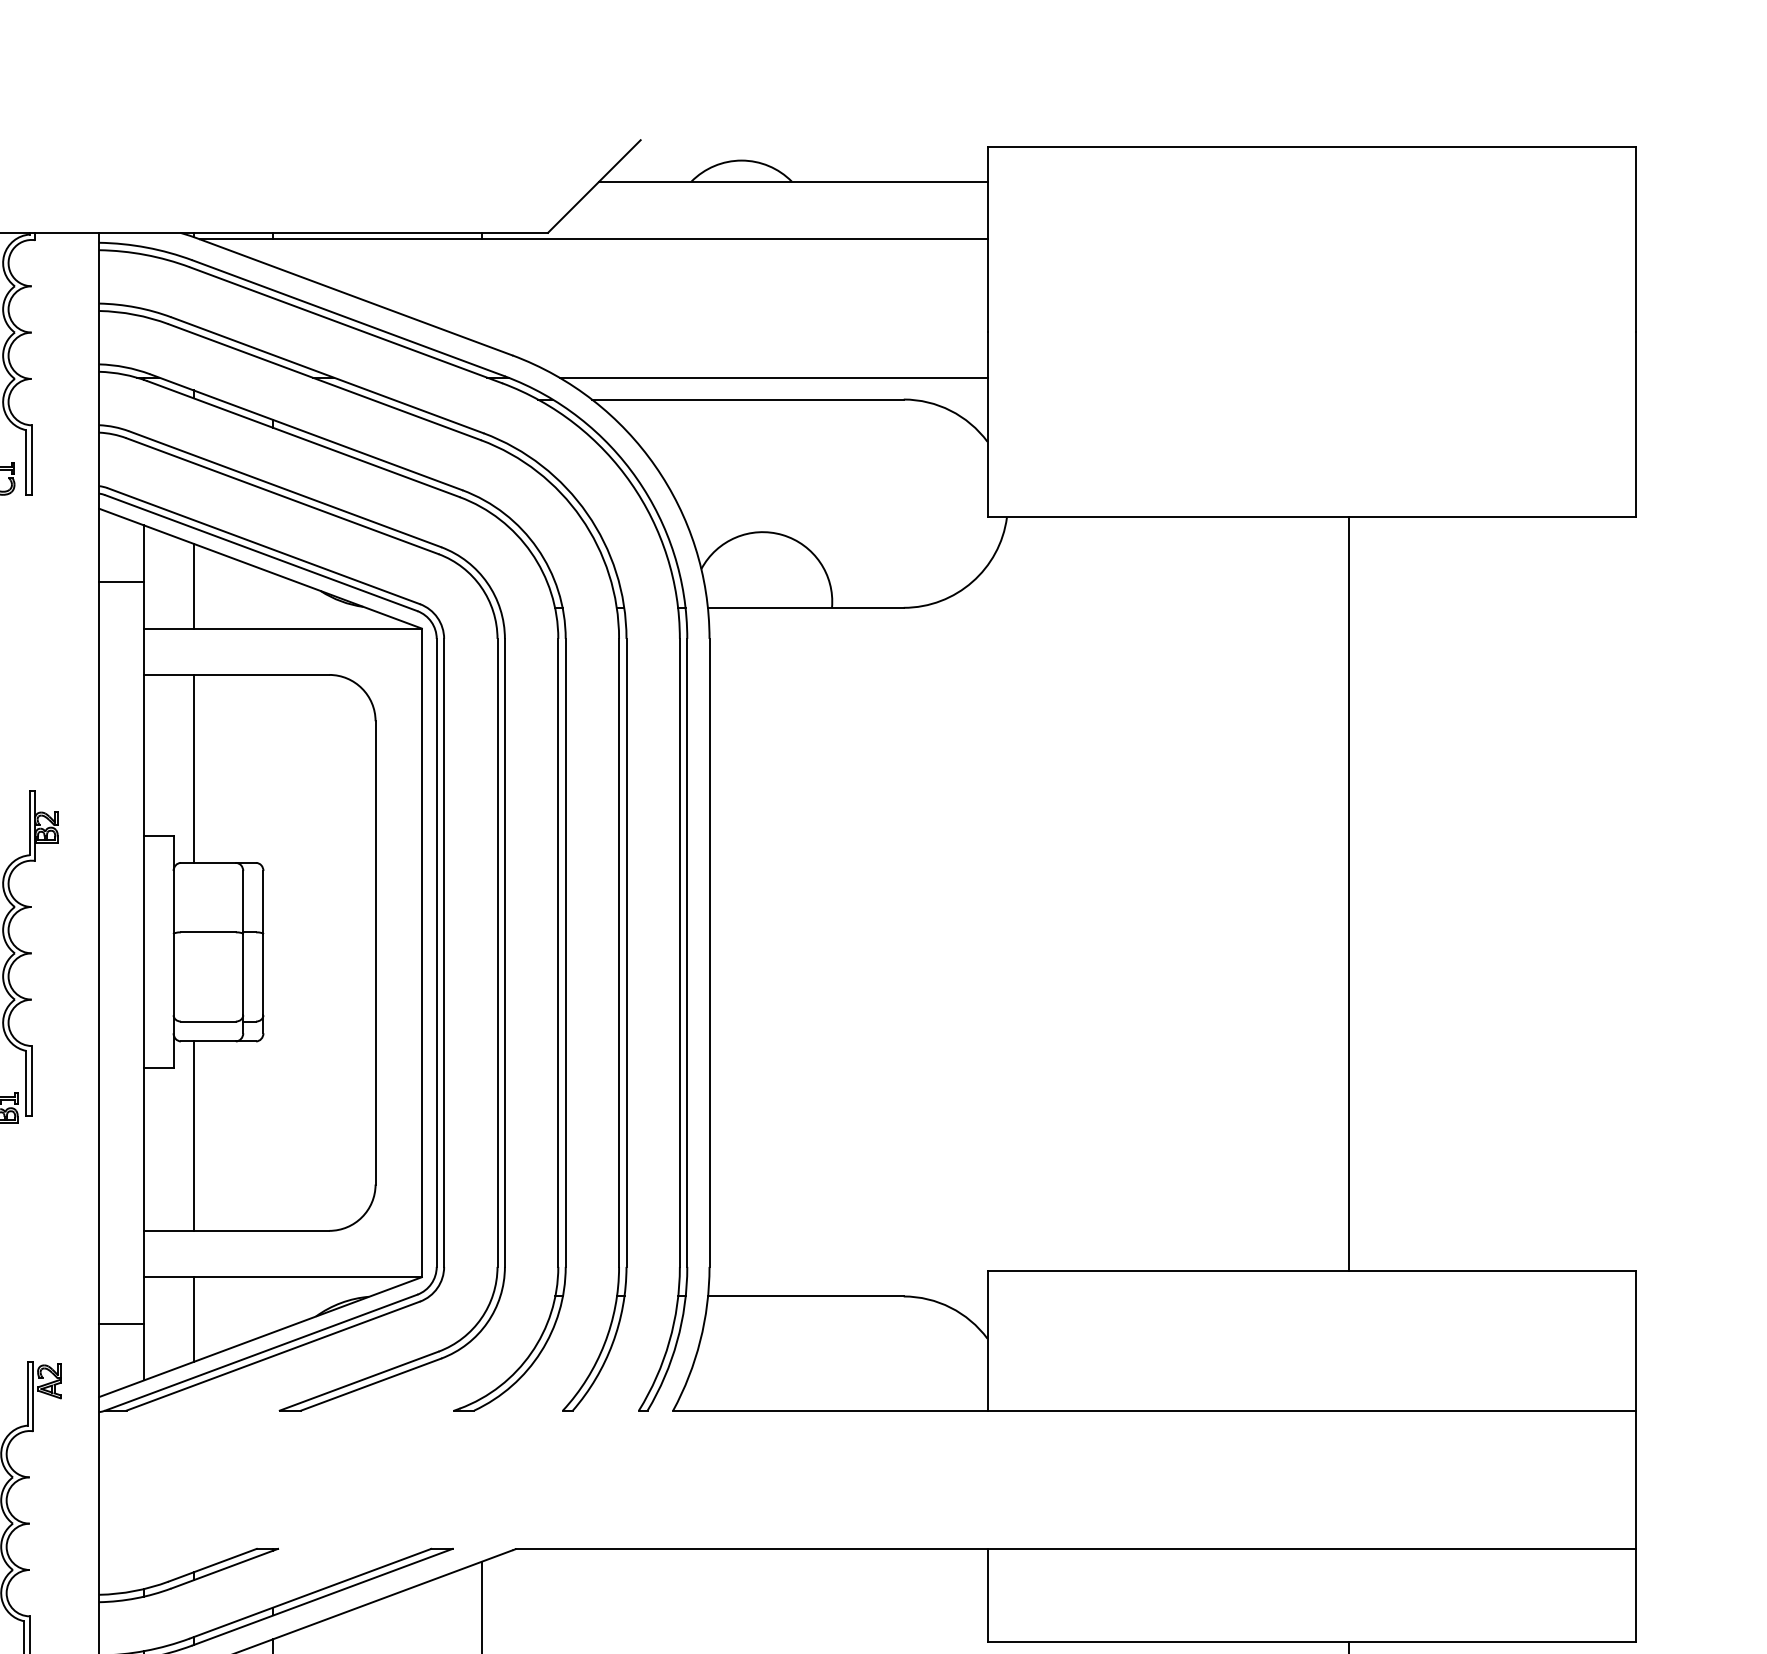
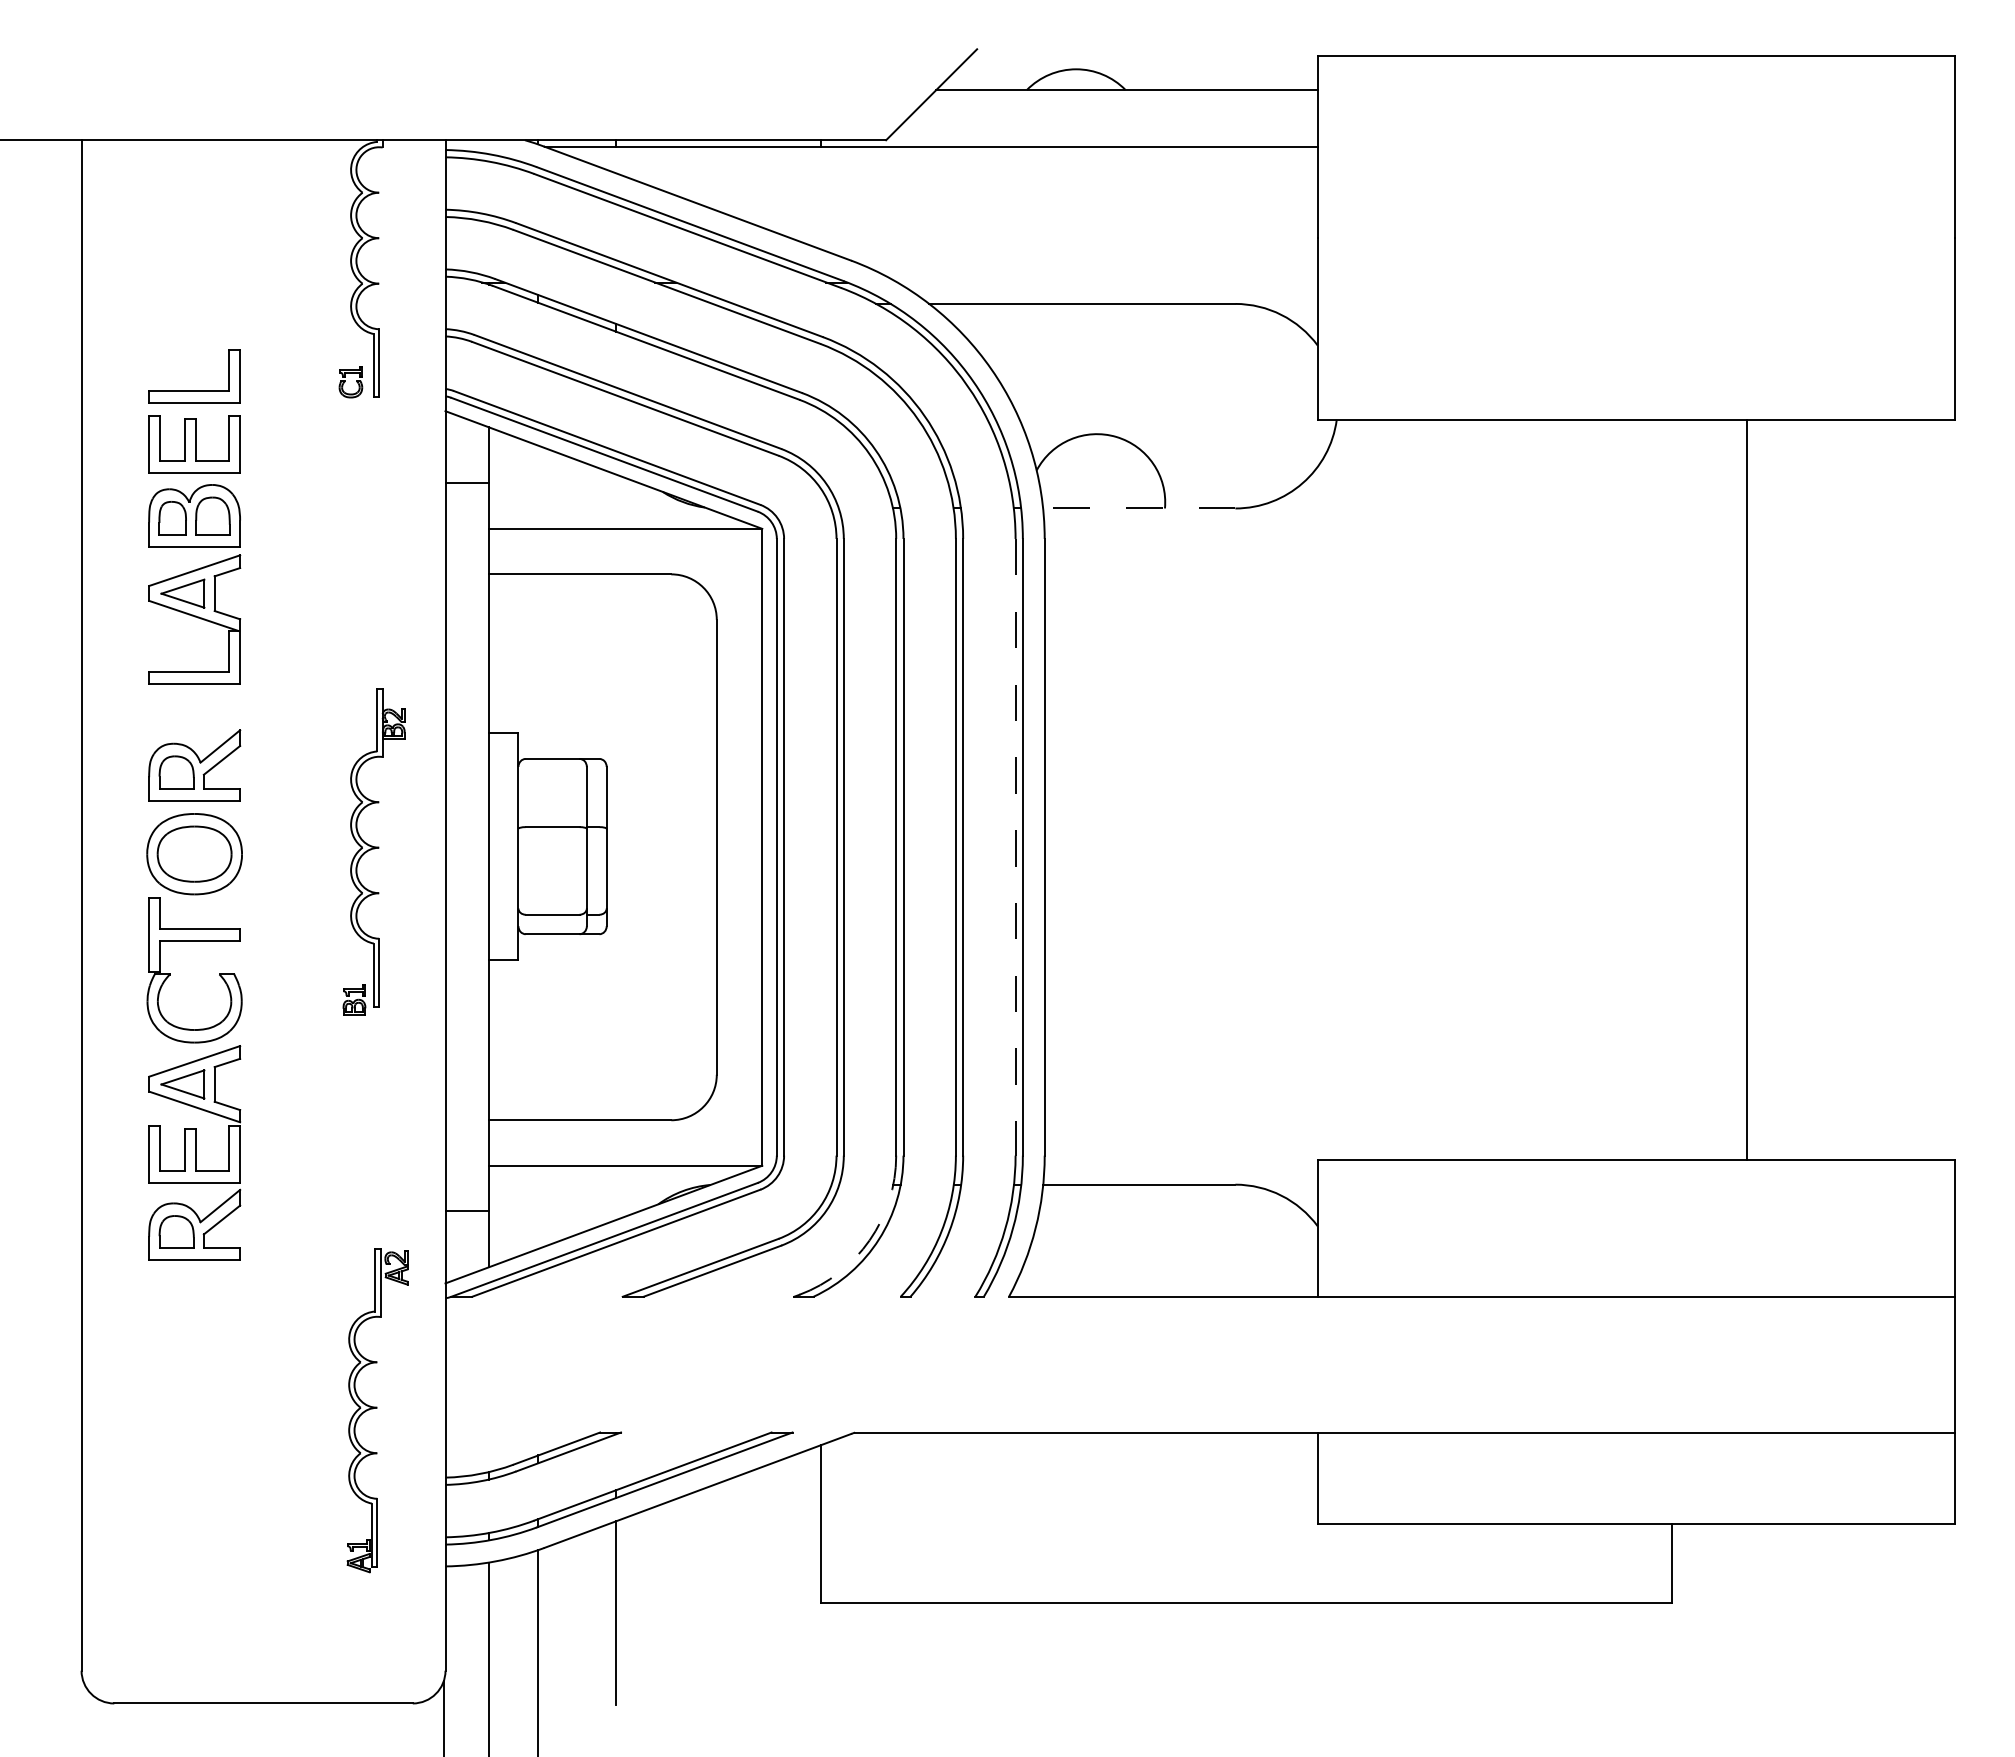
line: (773, 377) -> (1107, 282), removed
line: (194, 585) -> (538, 486), removed
line: (805, 607) -> (1138, 508), solid -> dashed
line: (194, 768) -> (538, 666), removed
line: (1348, 894) -> (1747, 789), moved
line: (679, 953) -> (1015, 847), solid -> dashed
line: (194, 1136) -> (538, 1027), removed
line: (194, 1318) -> (538, 1206), removed
arc: (531, 1353) -> (869, 1240), solid -> dashed

